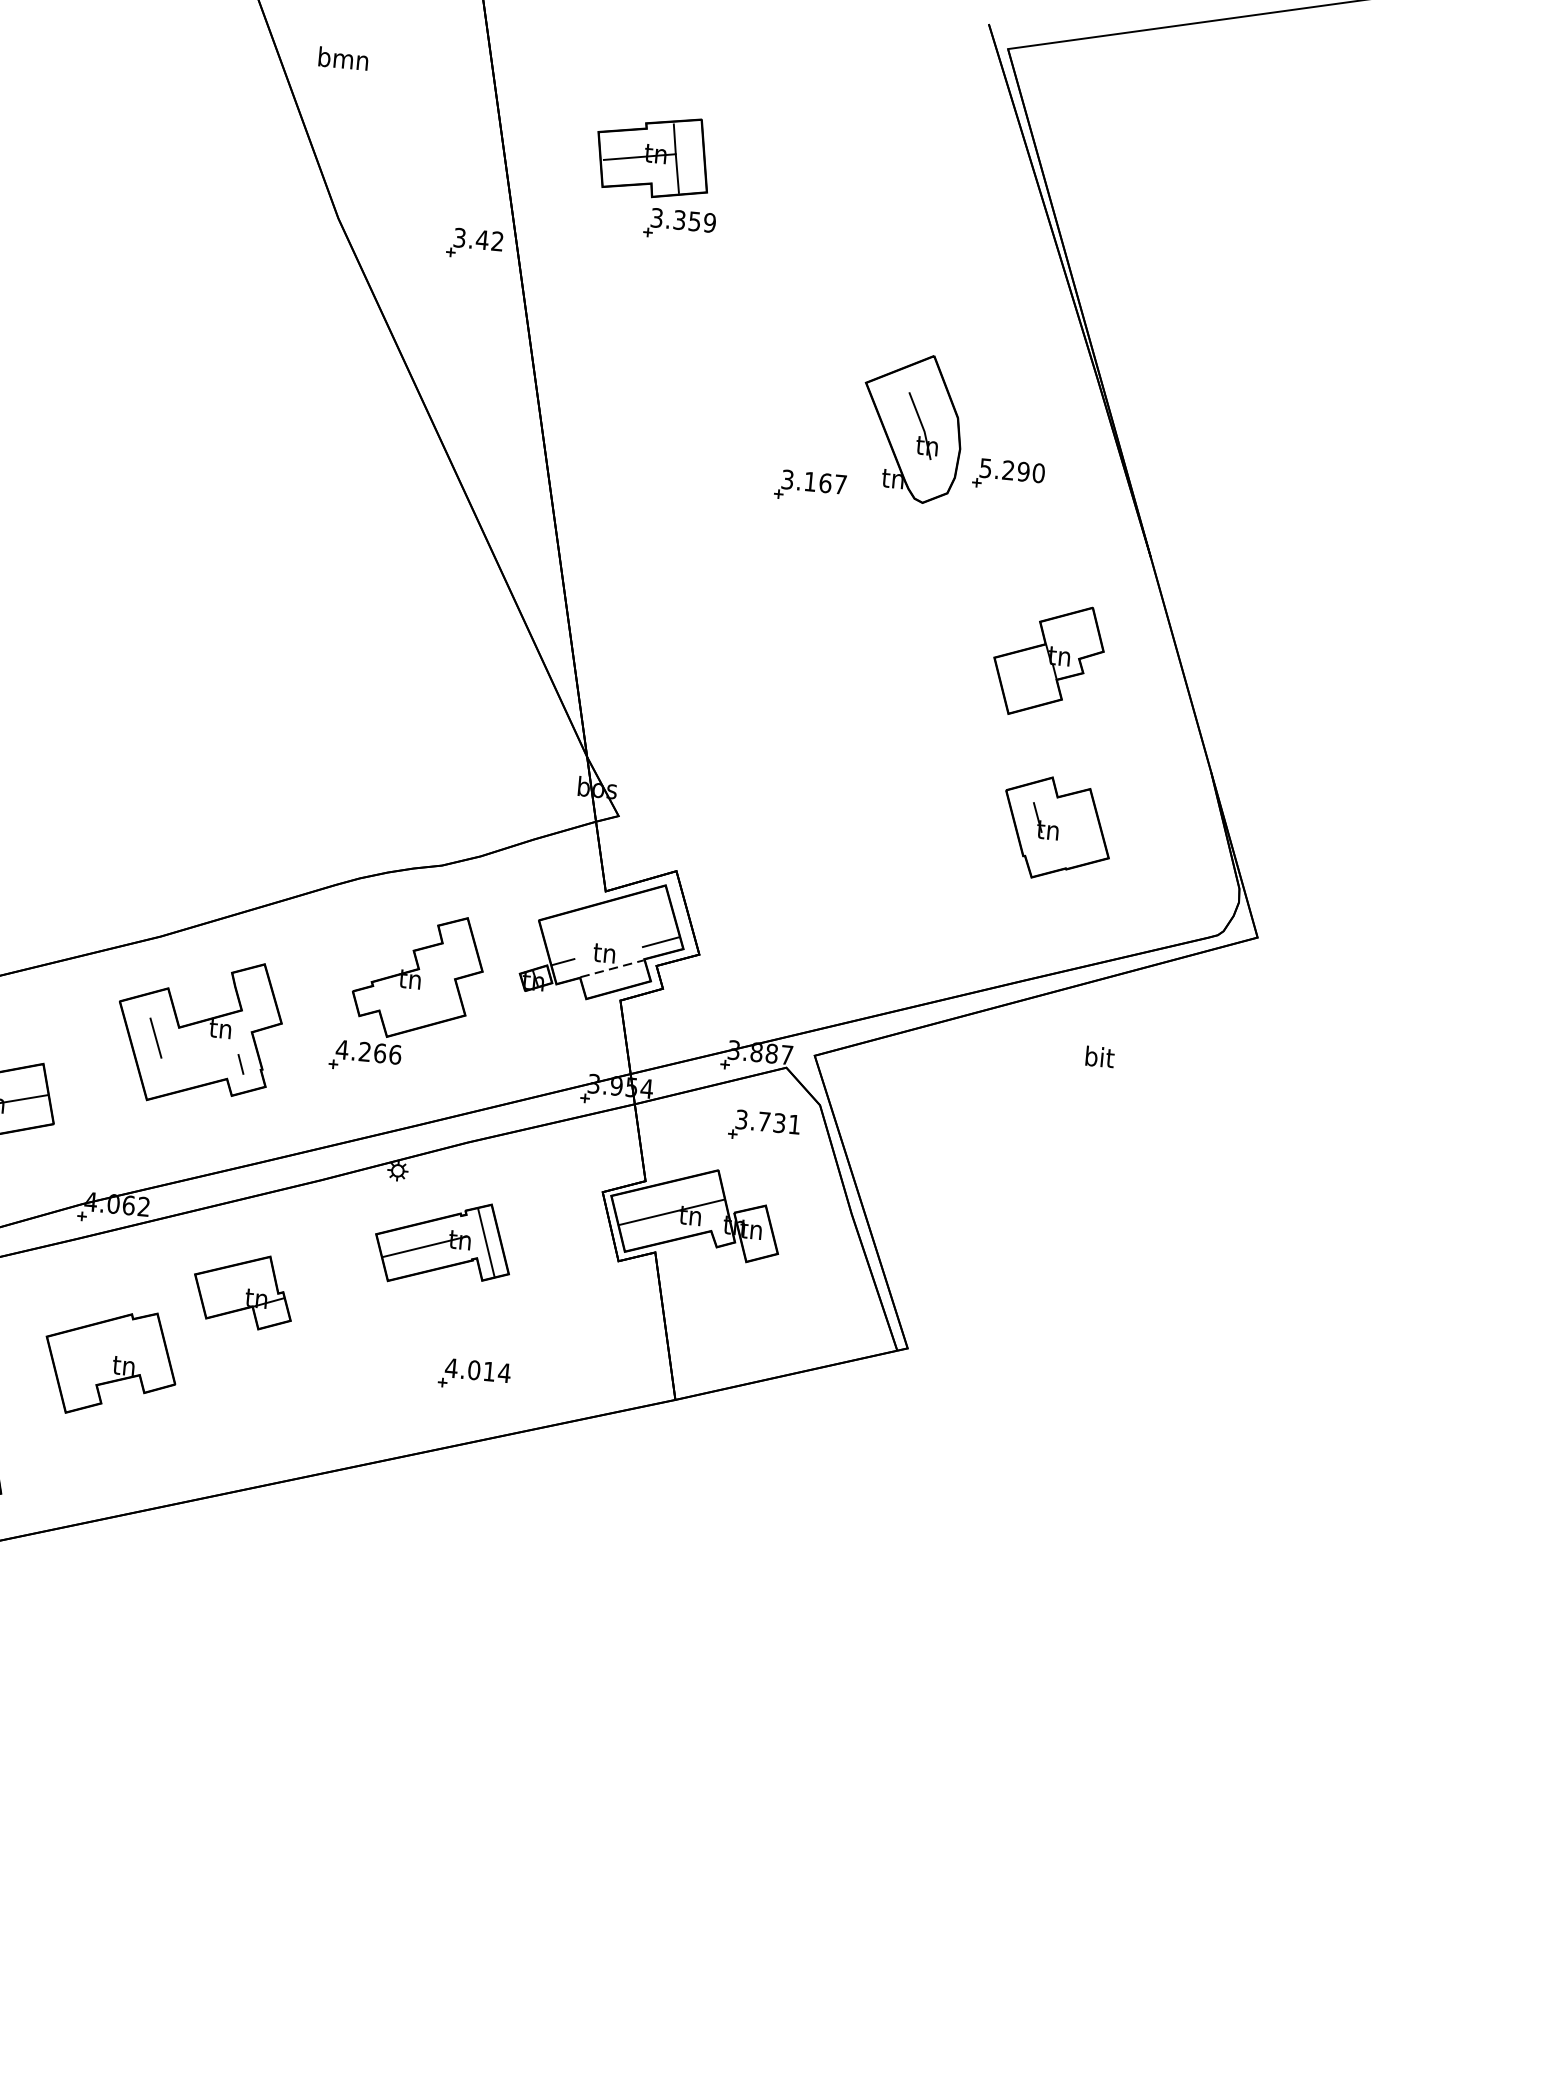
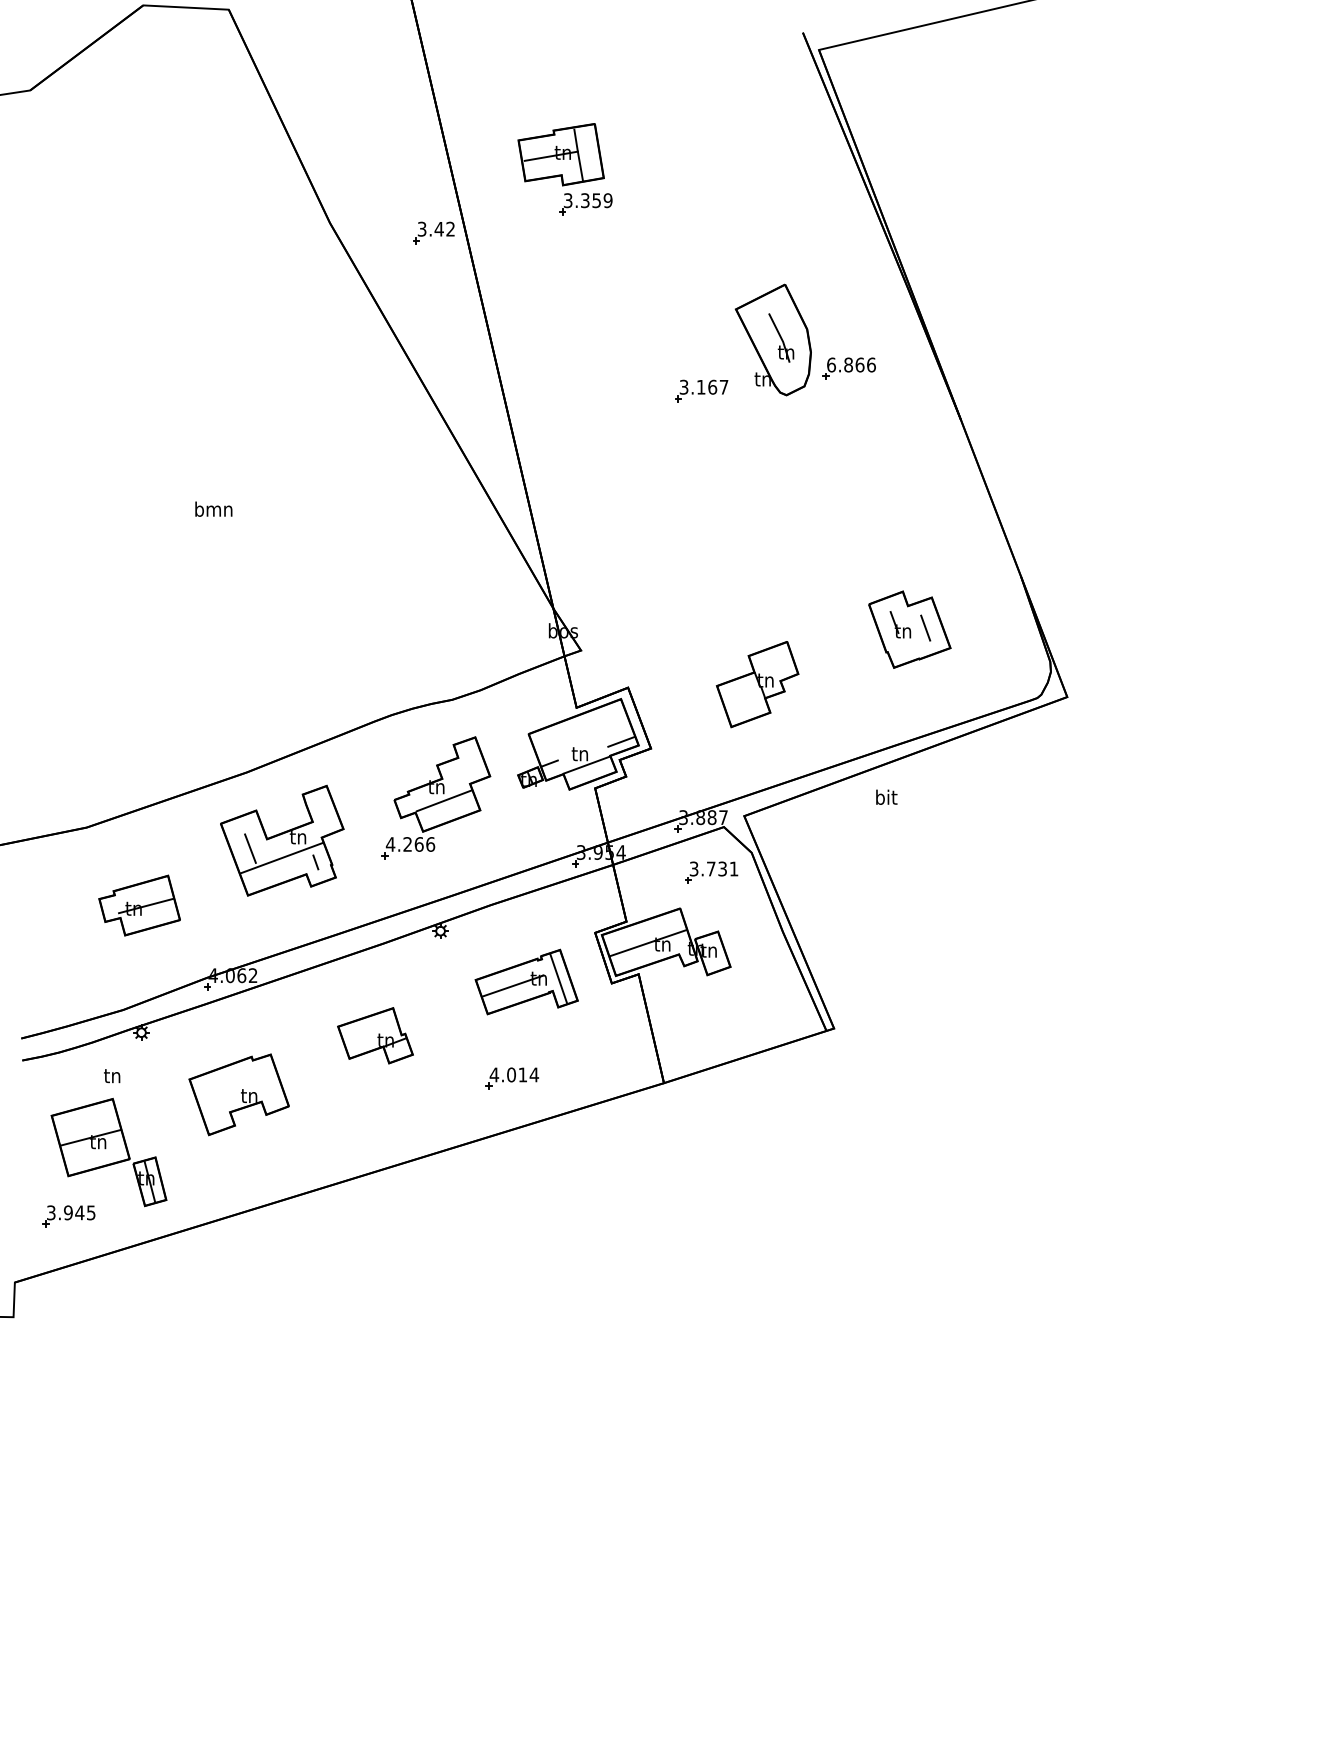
text: (343, 57) -> (213, 508), moved
text: (1012, 470) -> (851, 364), 5.290 -> 6.866
part: (1048, 660) -> (757, 684), moved
line: (1078, 827) -> (925, 627), added
line: (611, 969) -> (586, 765), dashed -> solid
line: (417, 998) -> (443, 800), added
line: (196, 1053) -> (281, 857), added
text: (1099, 1055) -> (886, 796), moved
part: (443, 1242) -> (526, 981), moved
part: (243, 1290) -> (375, 1035), moved

